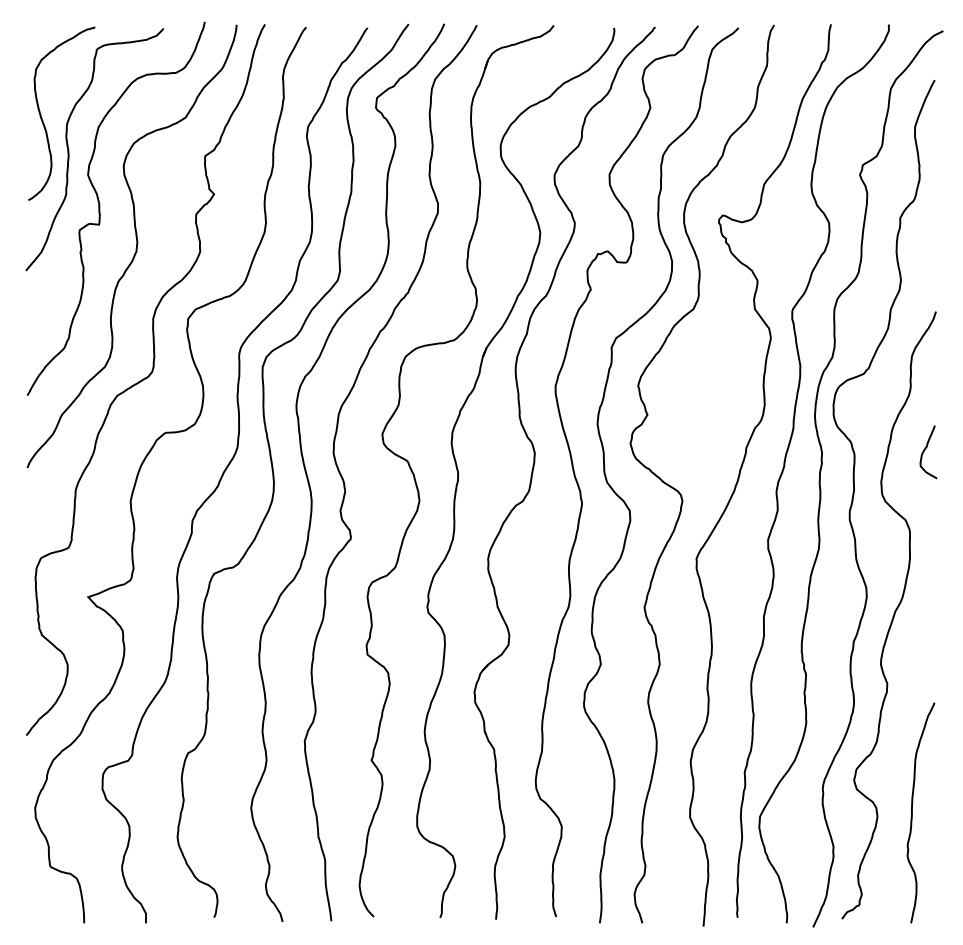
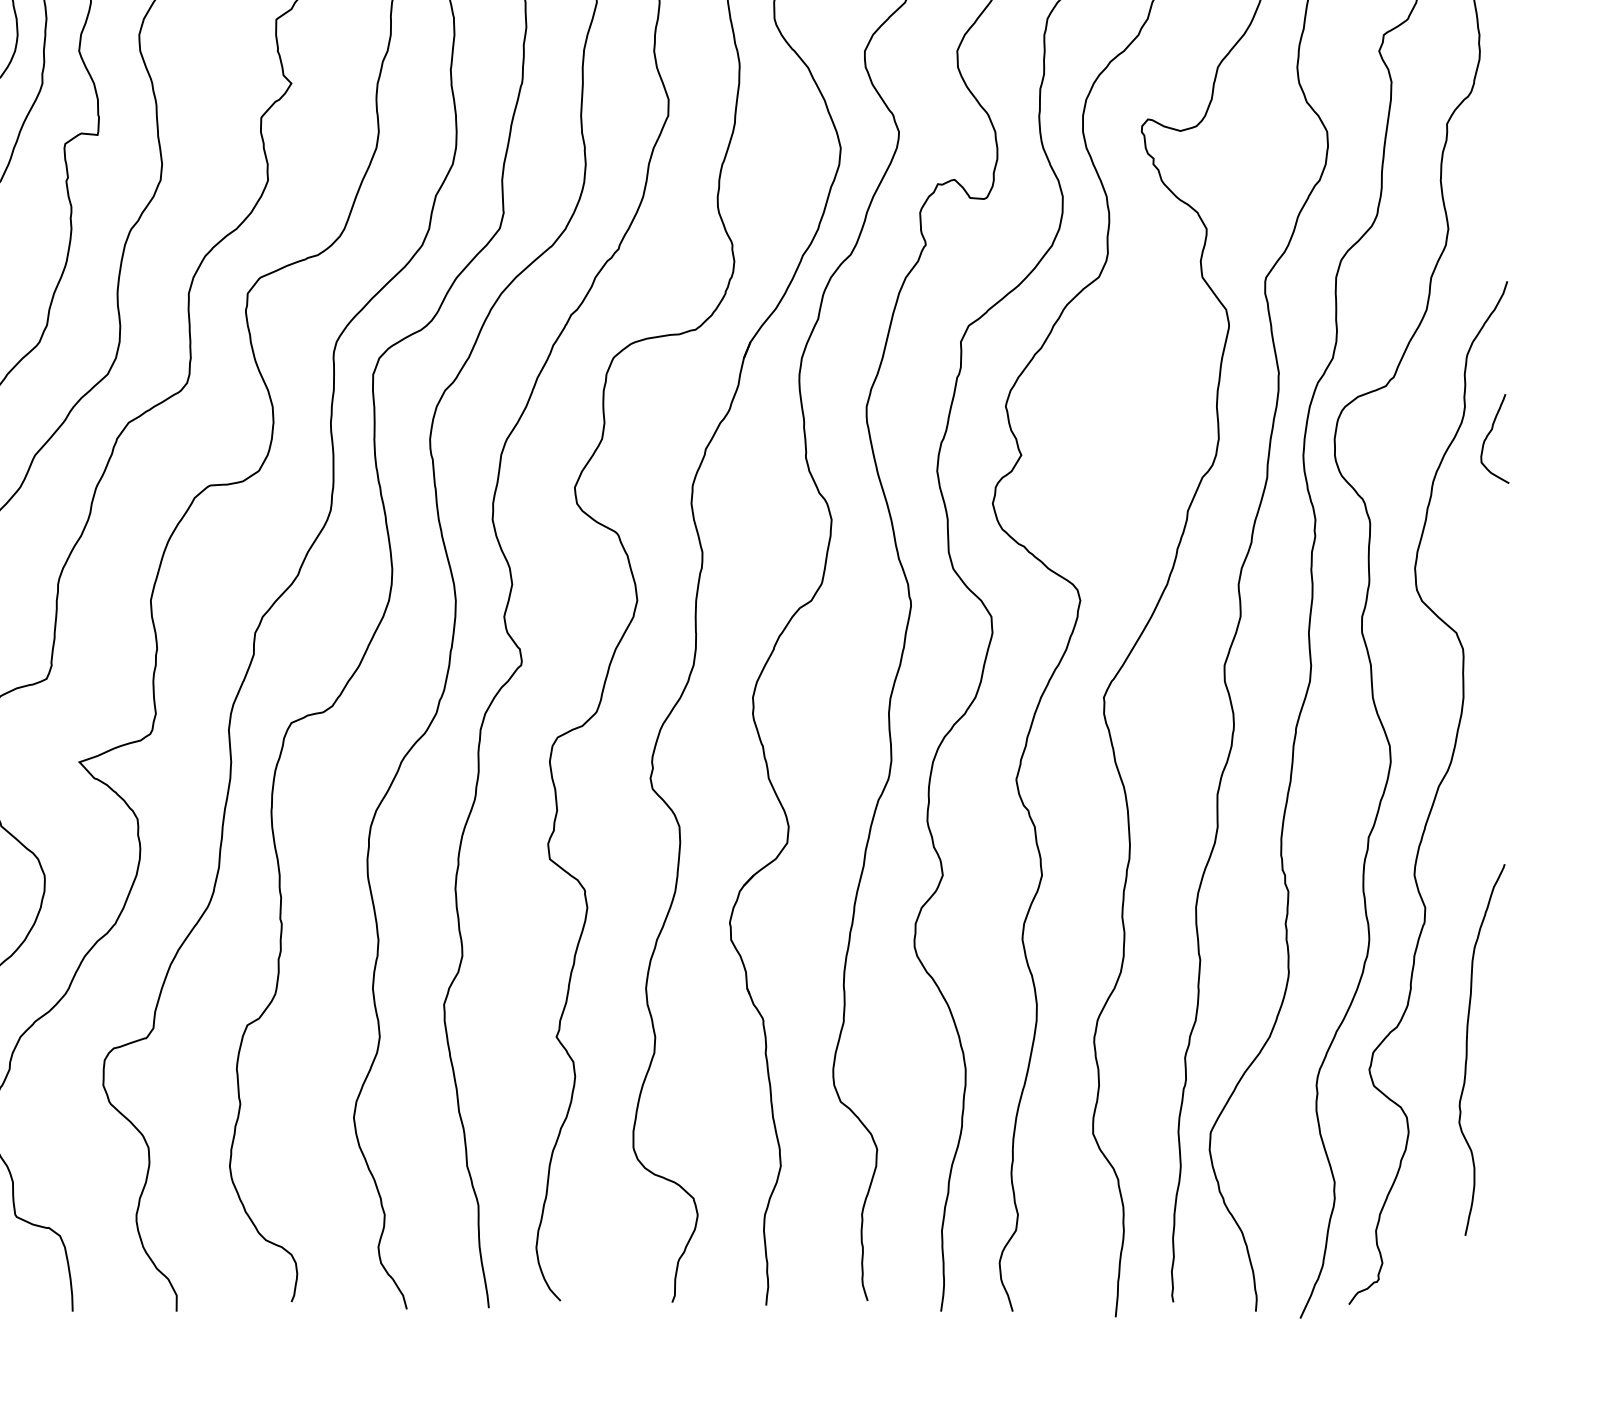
curve: (925, 450) -> (1489, 436), moved
curve: (912, 812) -> (1467, 1049), moved

